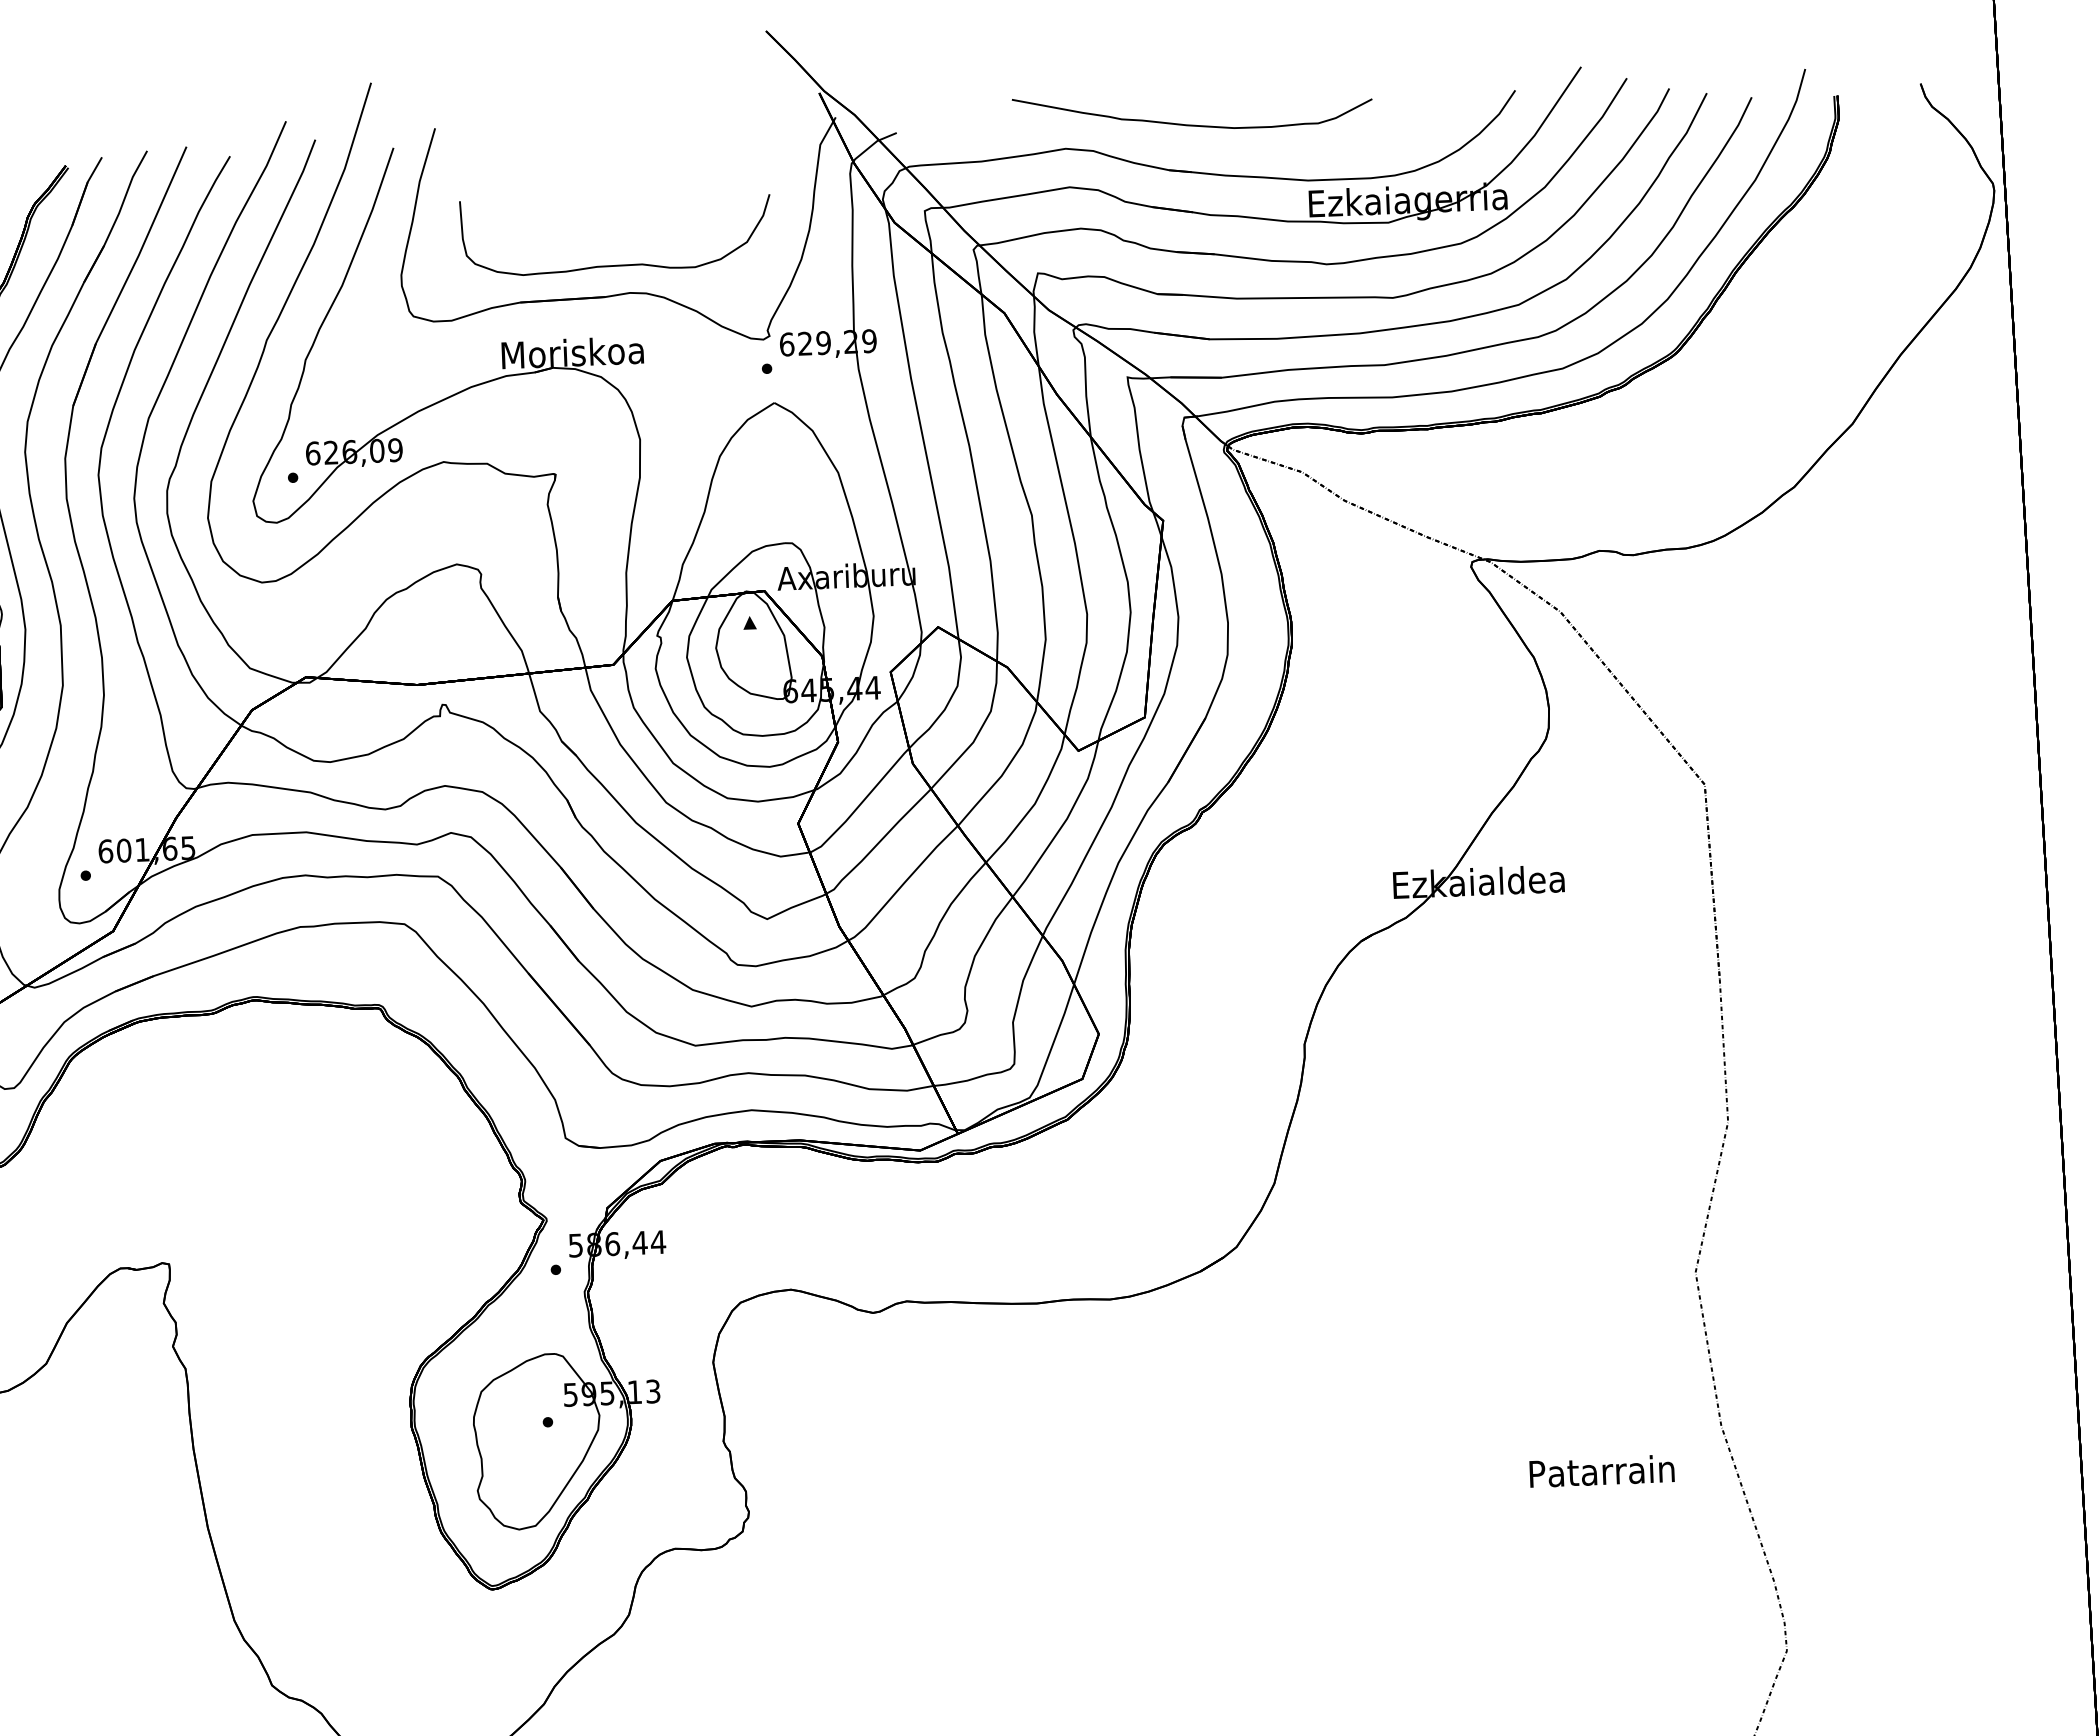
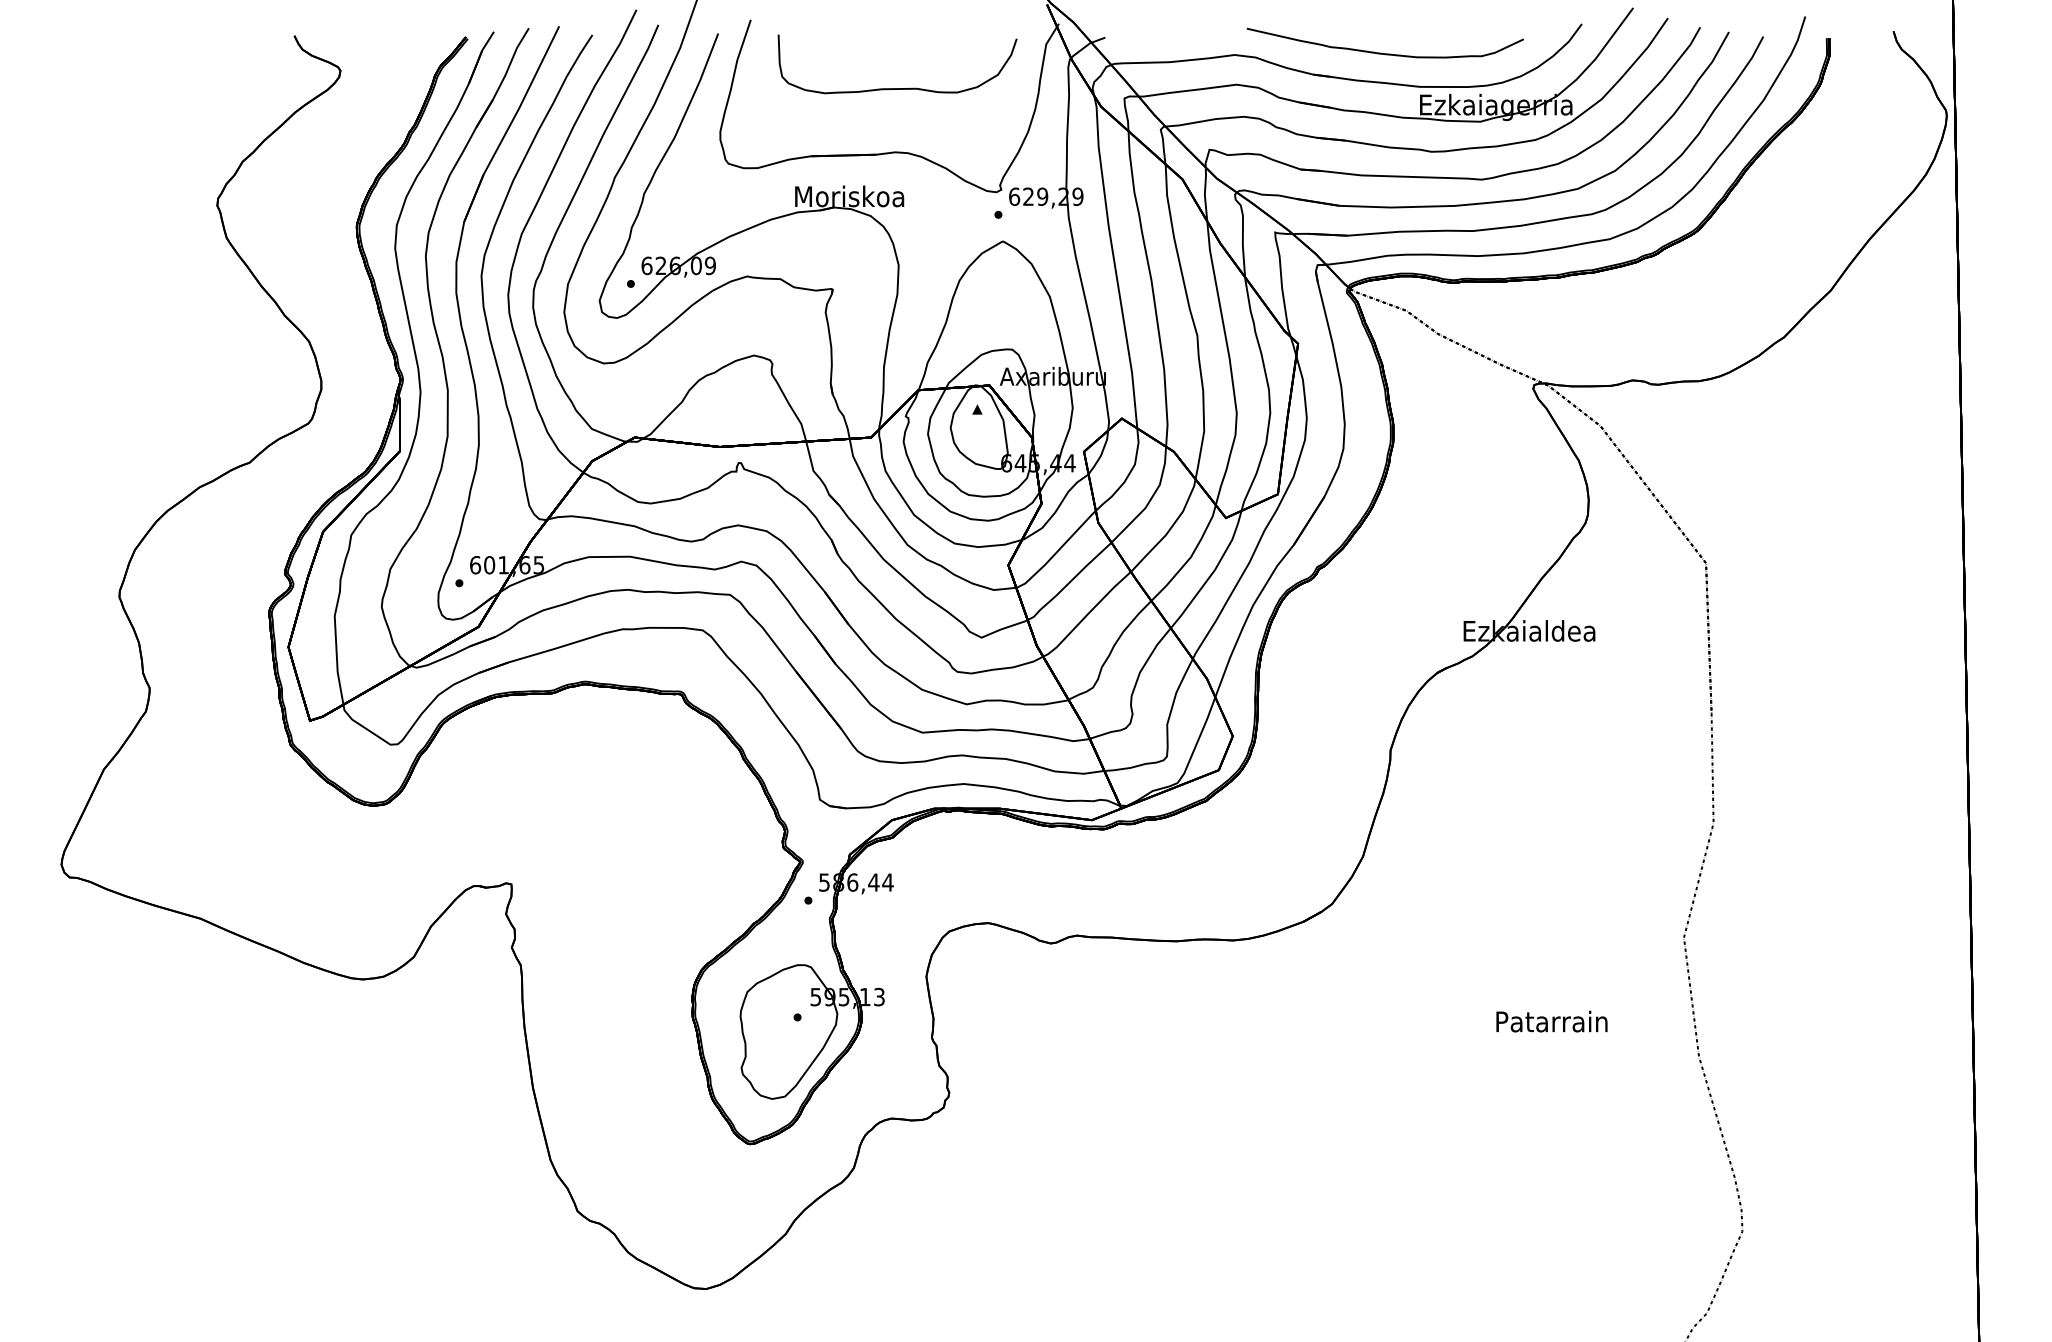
curve: (1188, 123) -> (1381, 52), moved
curve: (617, 265) -> (897, 88), moved
text: (1601, 1471) -> (1551, 1021), moved

